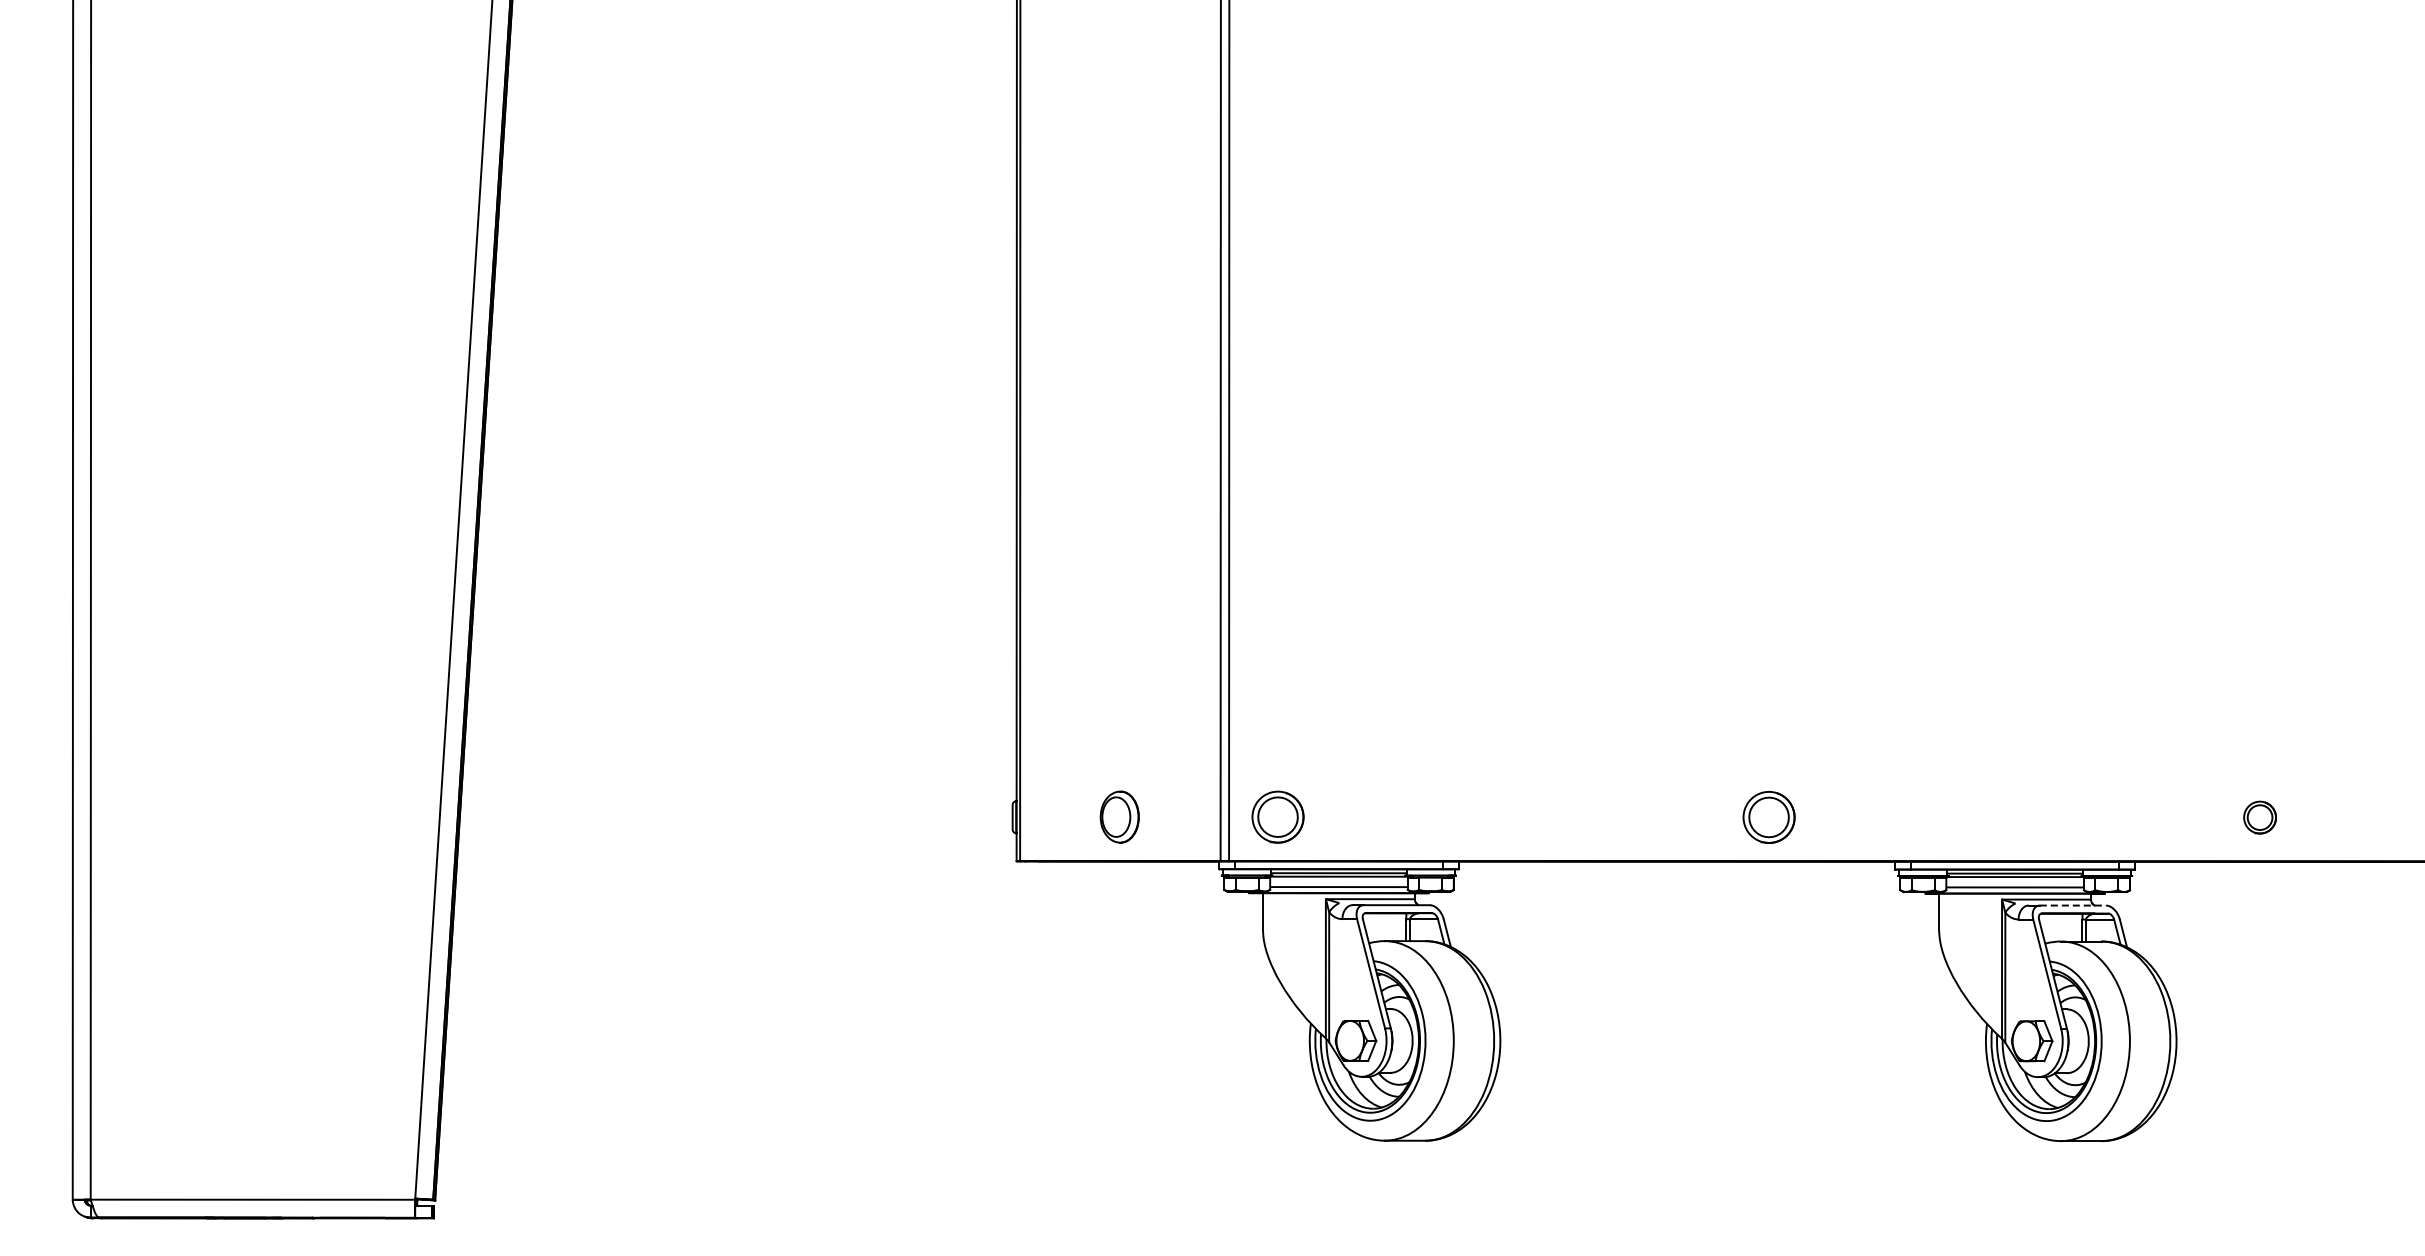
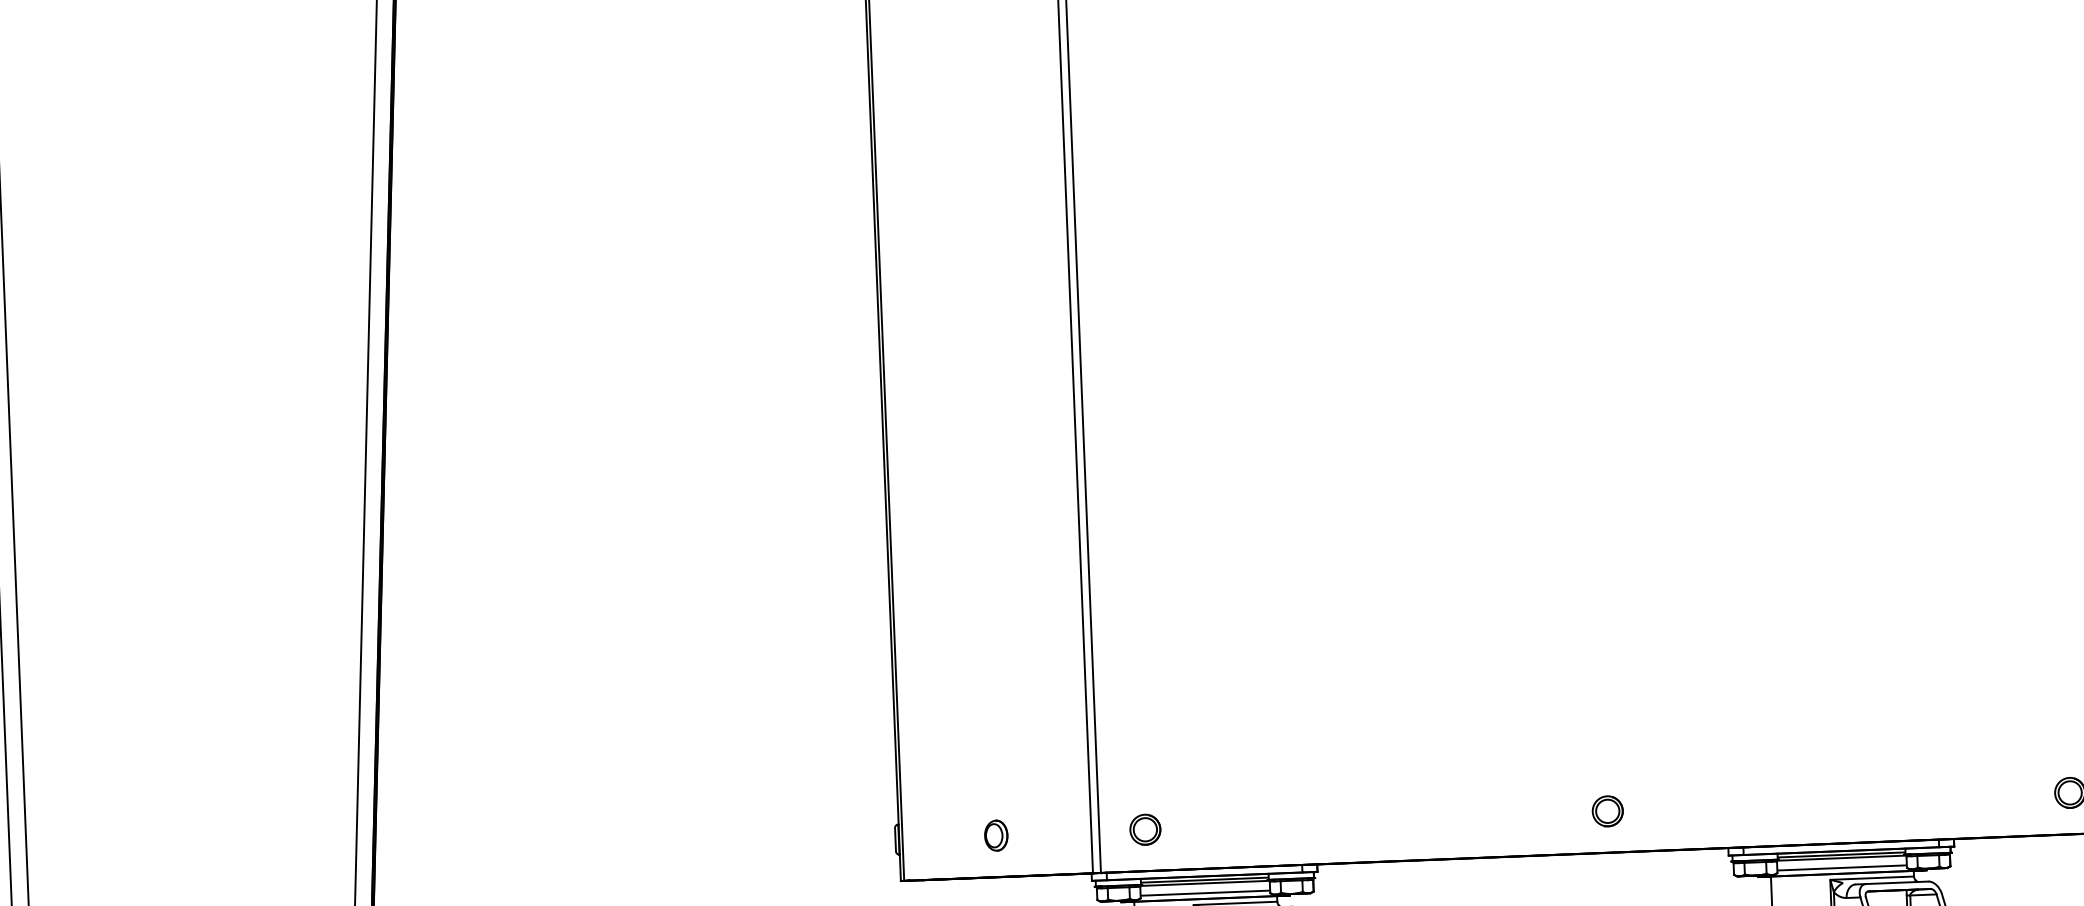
part: (1119, 817) -> (996, 835), size x0.62
part: (1277, 817) -> (1144, 829), size x0.62
part: (1768, 817) -> (1607, 811), size x0.62
line: (2073, 905) -> (1897, 882), dashed -> solid

